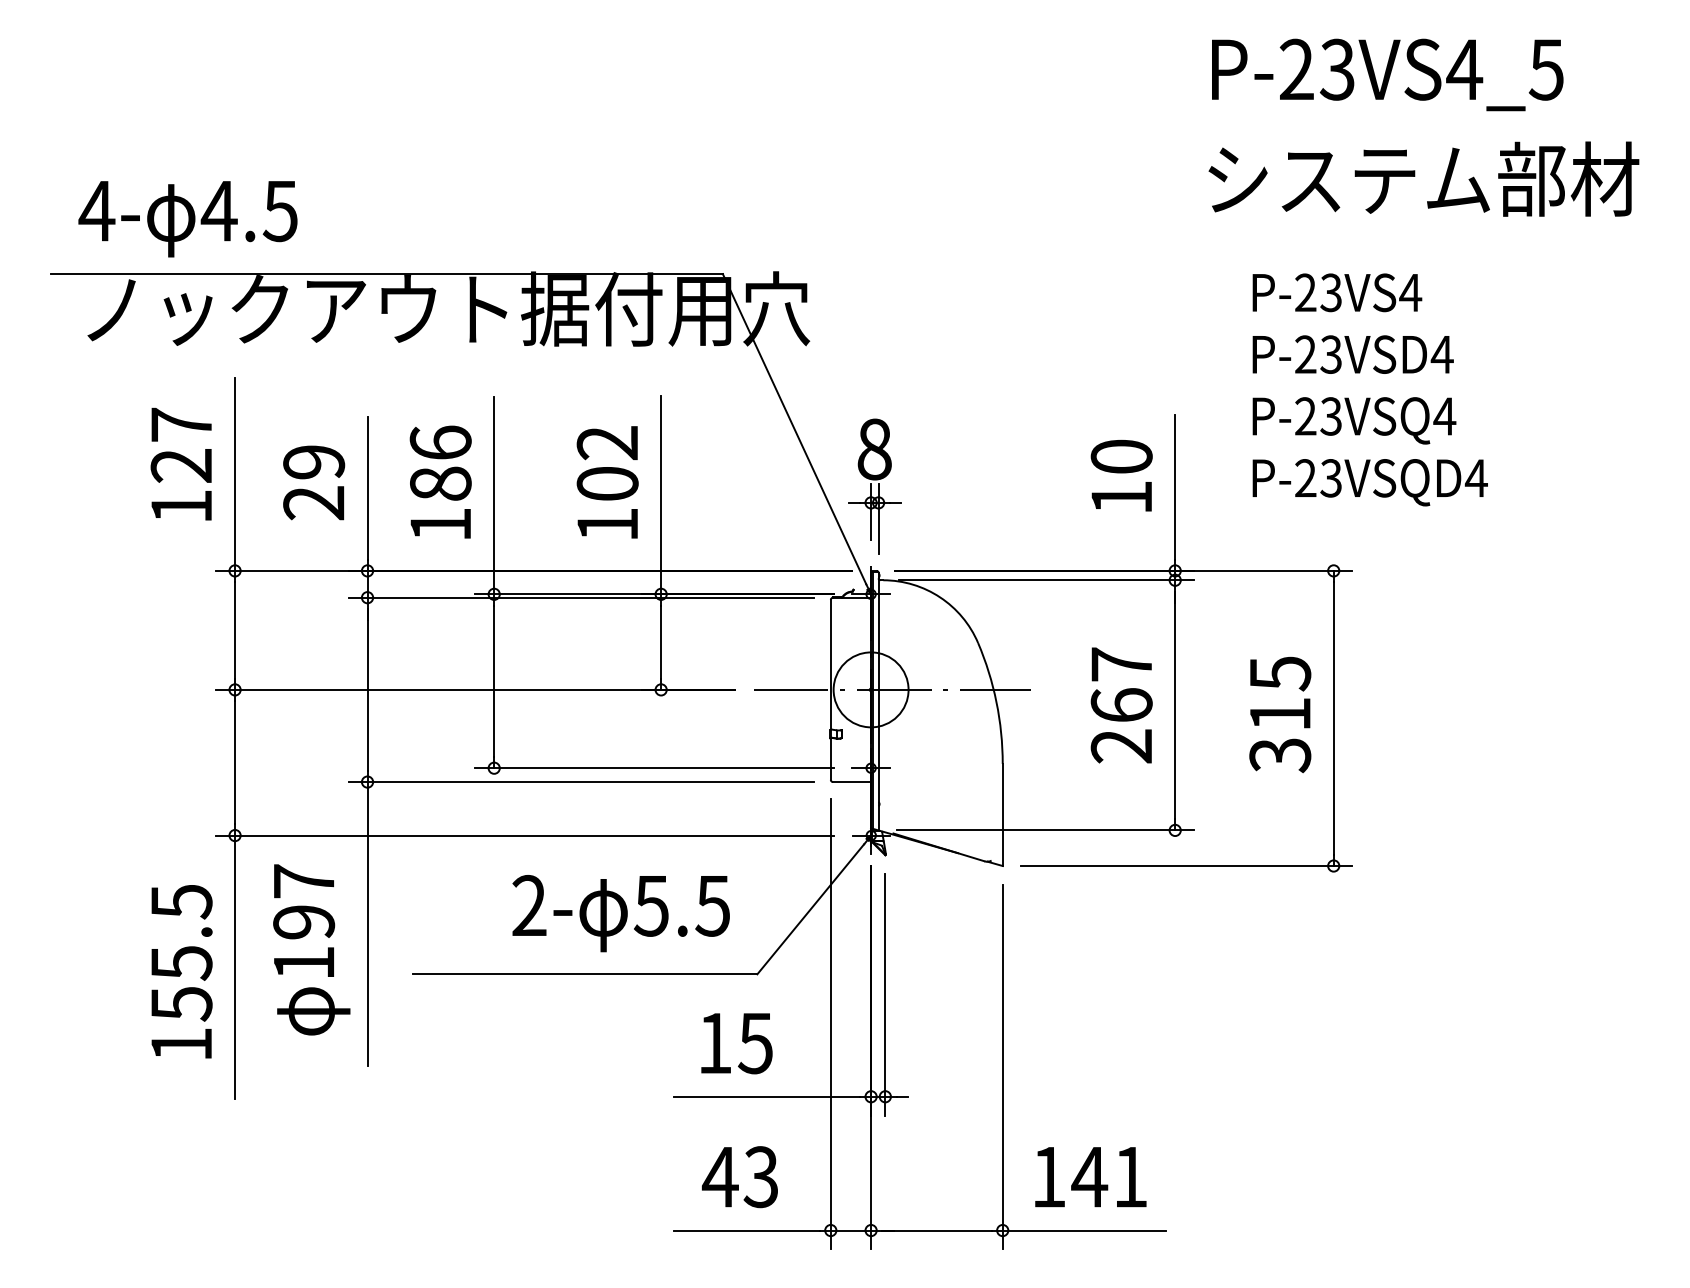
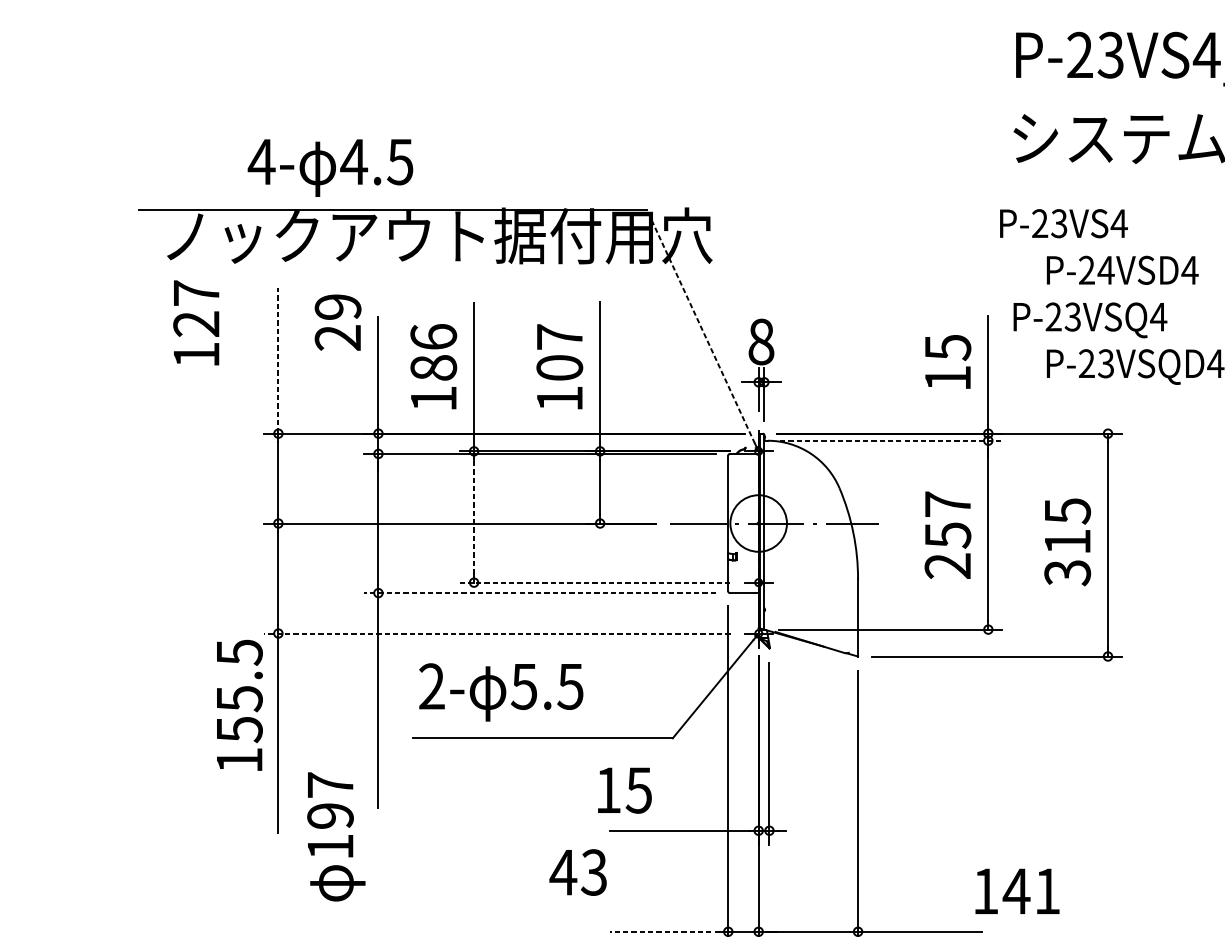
text: (187, 219) -> (330, 168), moved
text: (1337, 292) -> (1064, 223), moved
text: (1330, 354) -> (1105, 270), P-23VSD4 -> P-24VSD4
text: (1354, 420) -> (1090, 320), moved
line: (794, 429) -> (700, 326), solid -> dashed
text: (606, 443) -> (558, 337), 102 -> 107
text: (1121, 456) -> (947, 347), 10 -> 15
text: (180, 463) -> (195, 322), moved
line: (235, 474) -> (278, 360), solid -> dashed
text: (314, 482) -> (338, 322), moved
line: (1047, 580) -> (891, 440), solid -> dashed
line: (494, 681) -> (474, 517), solid -> dashed
text: (1121, 705) -> (947, 535), 267 -> 257
line: (654, 768) -> (595, 582), solid -> dashed
line: (581, 782) -> (540, 593), solid -> dashed
line: (525, 835) -> (497, 633), solid -> dashed
text: (620, 913) -> (500, 692), moved
text: (311, 949) -> (336, 836), moved
text: (181, 971) -> (239, 705), moved
text: (736, 1043) -> (624, 790), moved
text: (739, 1177) -> (577, 872), moved
text: (1090, 1177) -> (1017, 891), moved
line: (746, 1230) -> (664, 931), solid -> dashed

